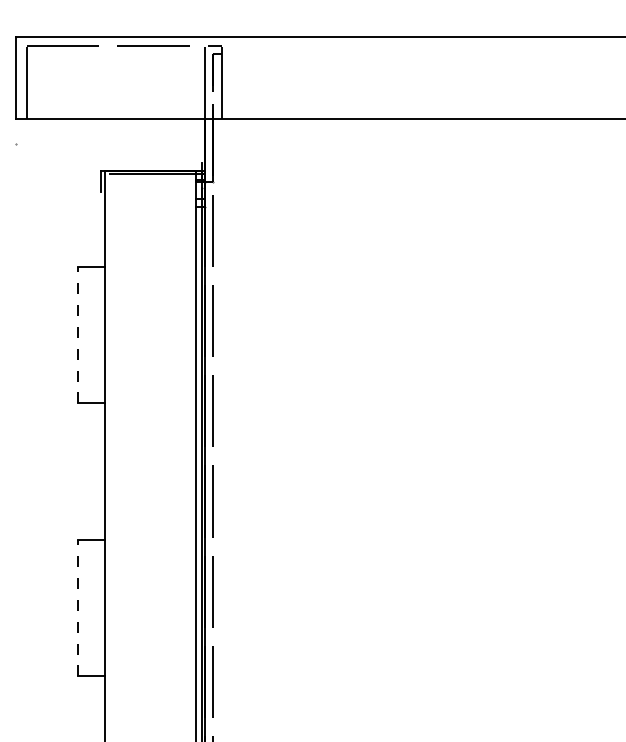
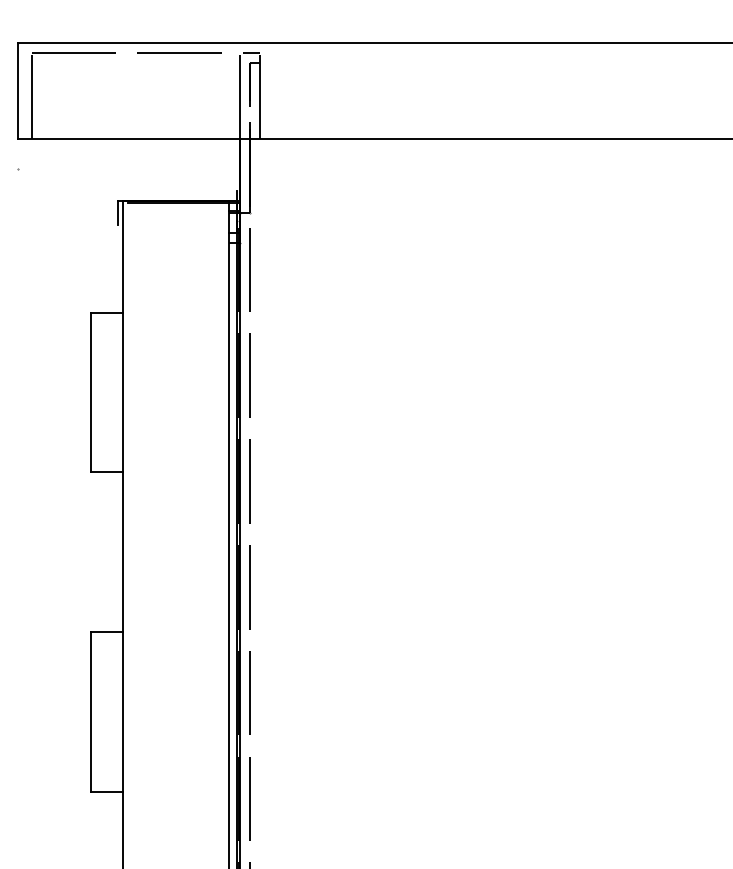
line: (78, 335) -> (91, 392), dashed -> solid
line: (78, 608) -> (91, 712), dashed -> solid

